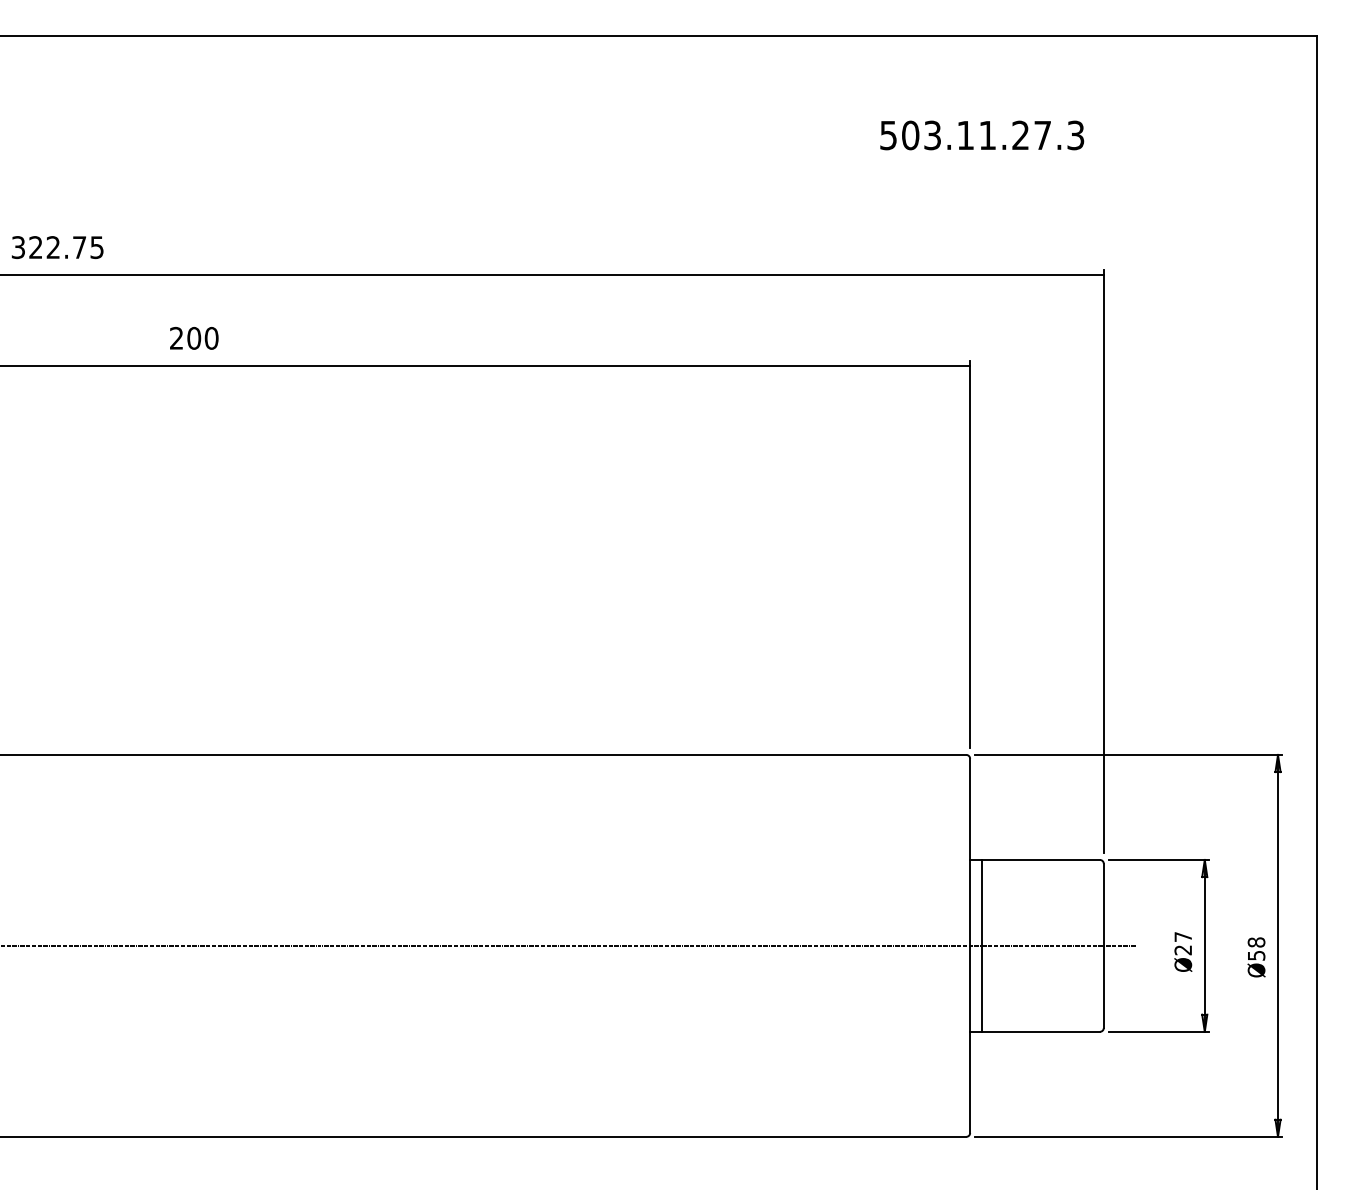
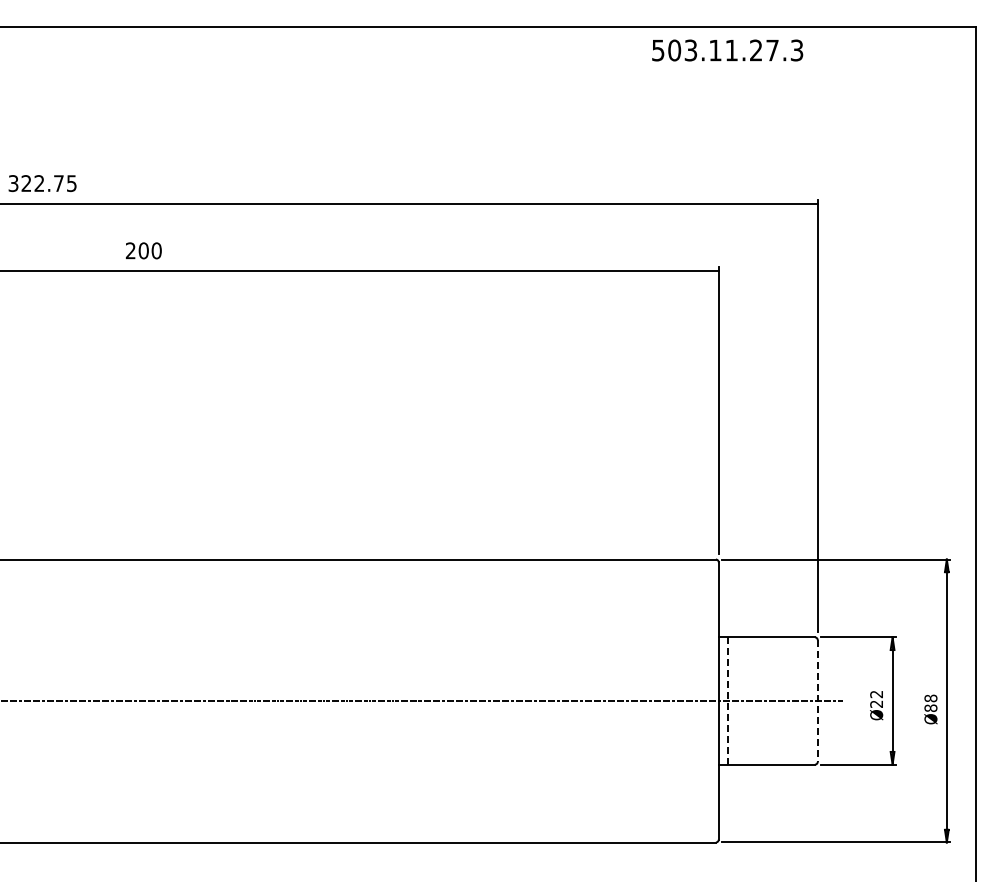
text: (981, 135) -> (727, 50), moved
text: (1183, 937) -> (876, 694), Ø27 -> Ø22
line: (981, 946) -> (727, 701), solid -> dashed
line: (1103, 946) -> (817, 701), solid -> dashed
text: (1255, 954) -> (930, 707), Ø58 -> Ø88

